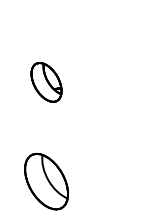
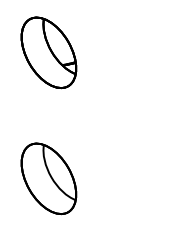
part: (46, 82) -> (48, 52), size x1.43

